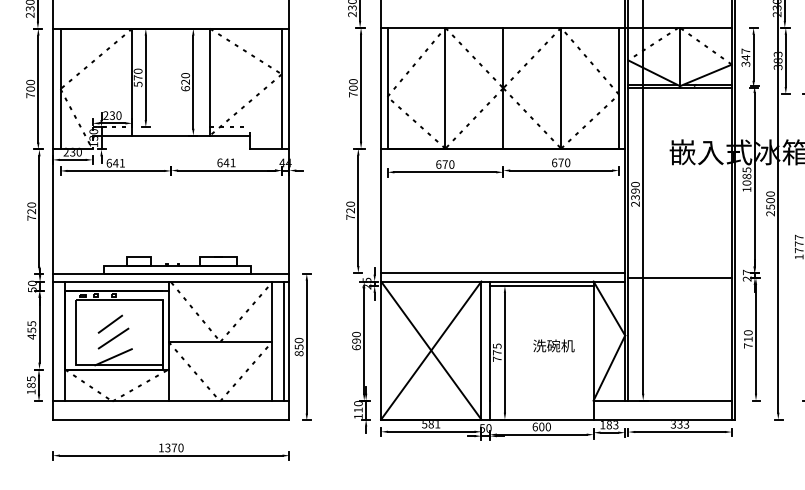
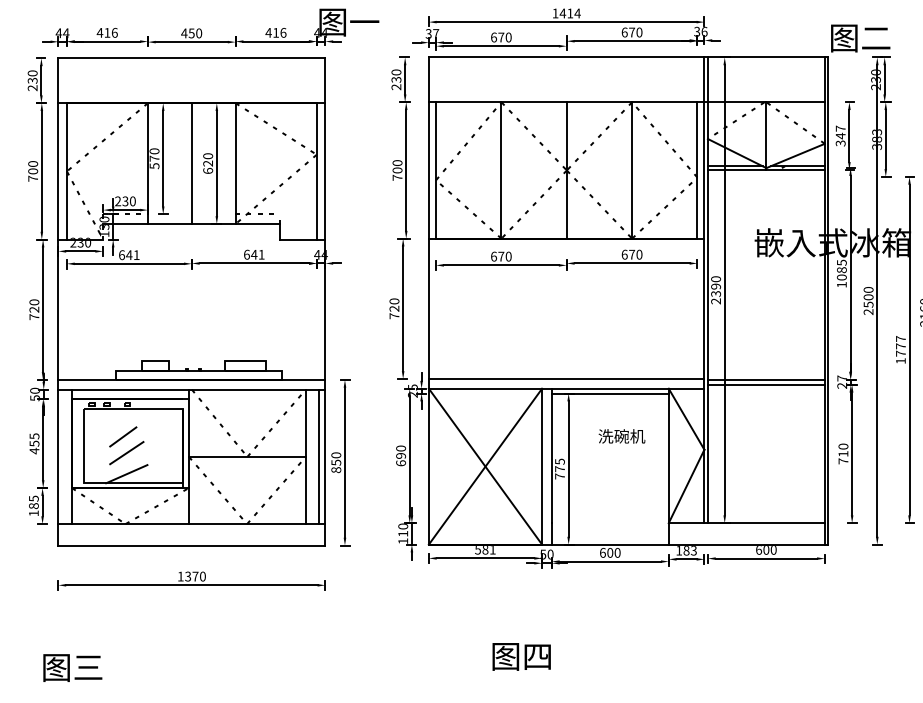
line: (170, 82) -> (191, 163), added
line: (679, 273) -> (765, 379), added
text: (553, 346) -> (621, 436), moved
text: (680, 424) -> (766, 550), 333 -> 600

